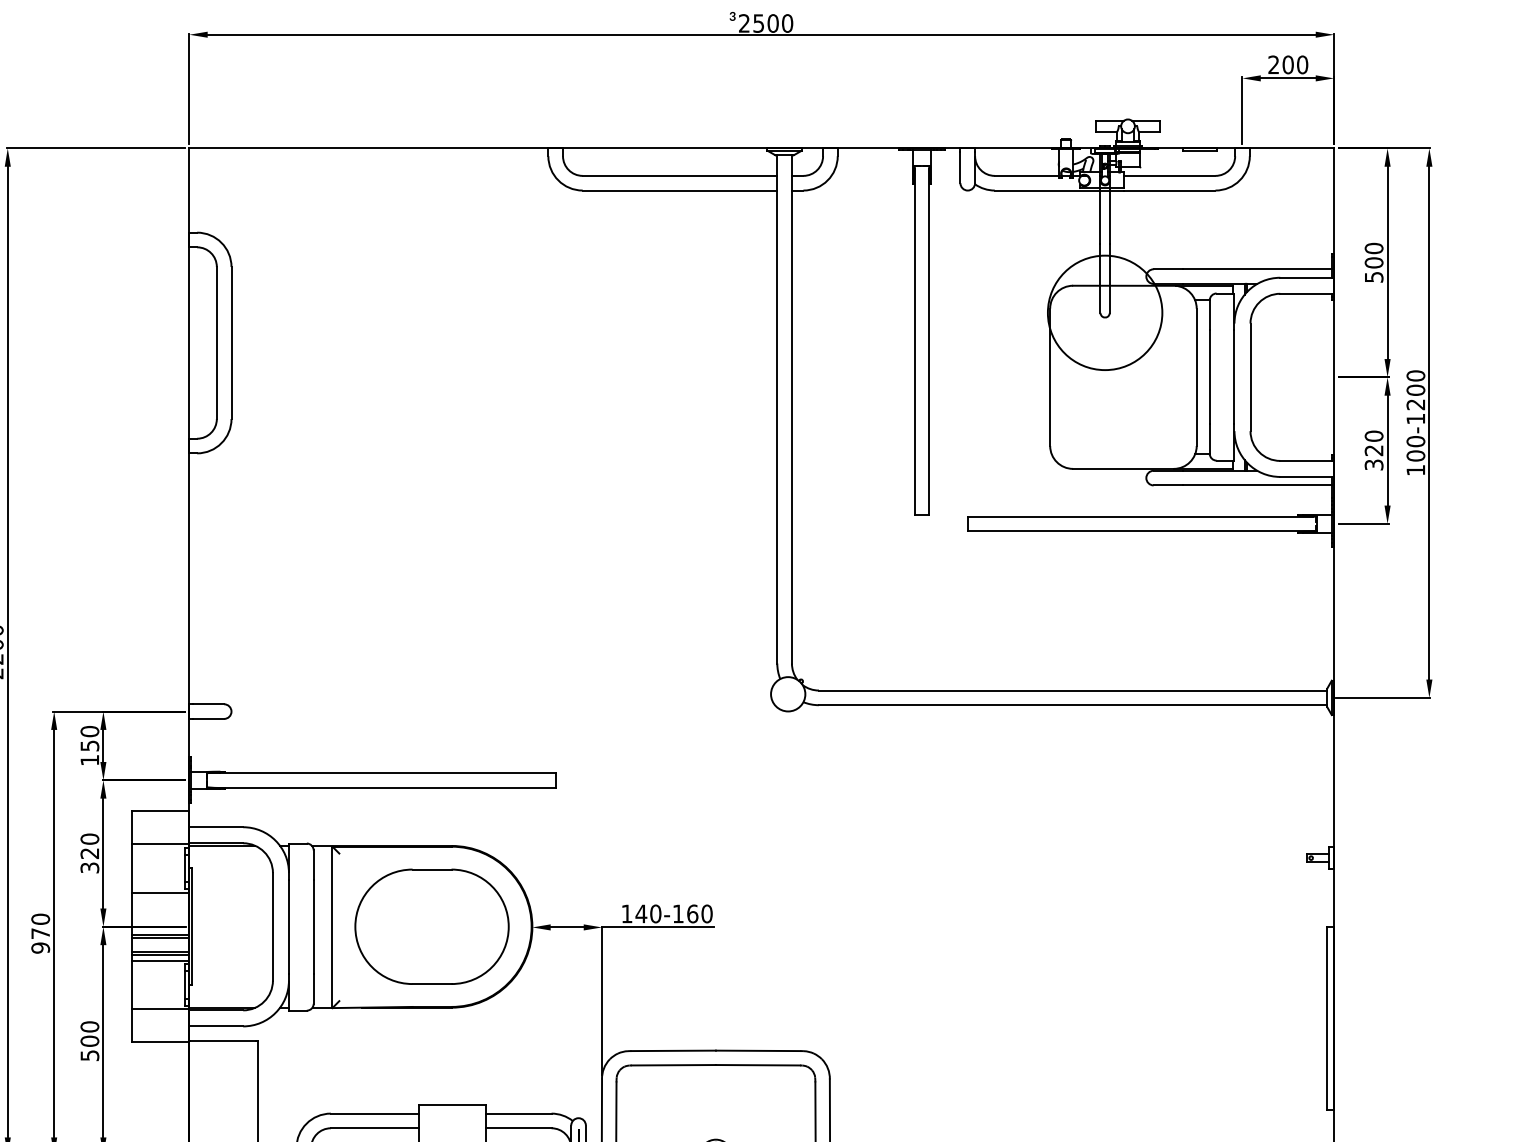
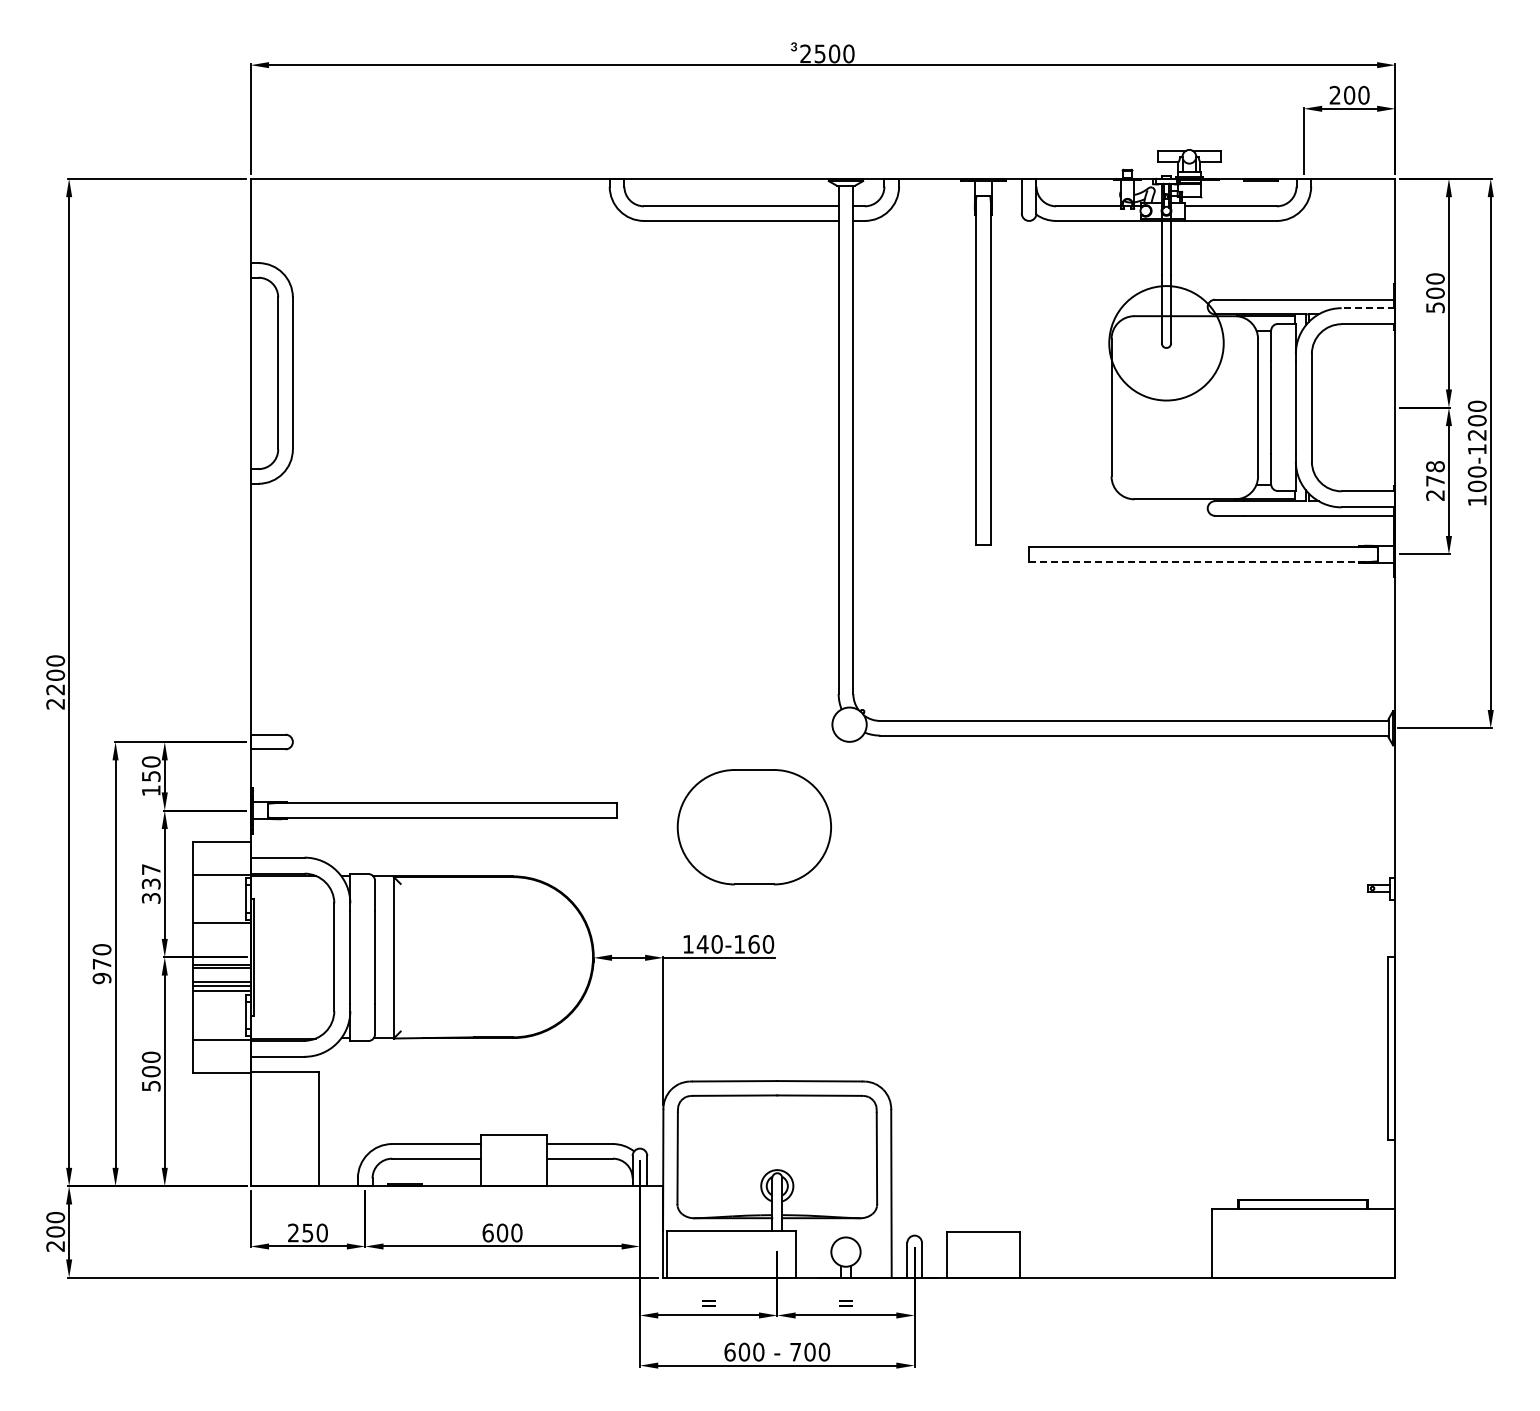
line: (1307, 278) -> (1368, 308), solid -> dashed
text: (1374, 450) -> (1435, 480), 320 -> 278
line: (1141, 531) -> (1202, 561), solid -> dashed
text: (89, 846) -> (150, 876), 320 -> 337
part: (431, 927) -> (753, 827), moved

